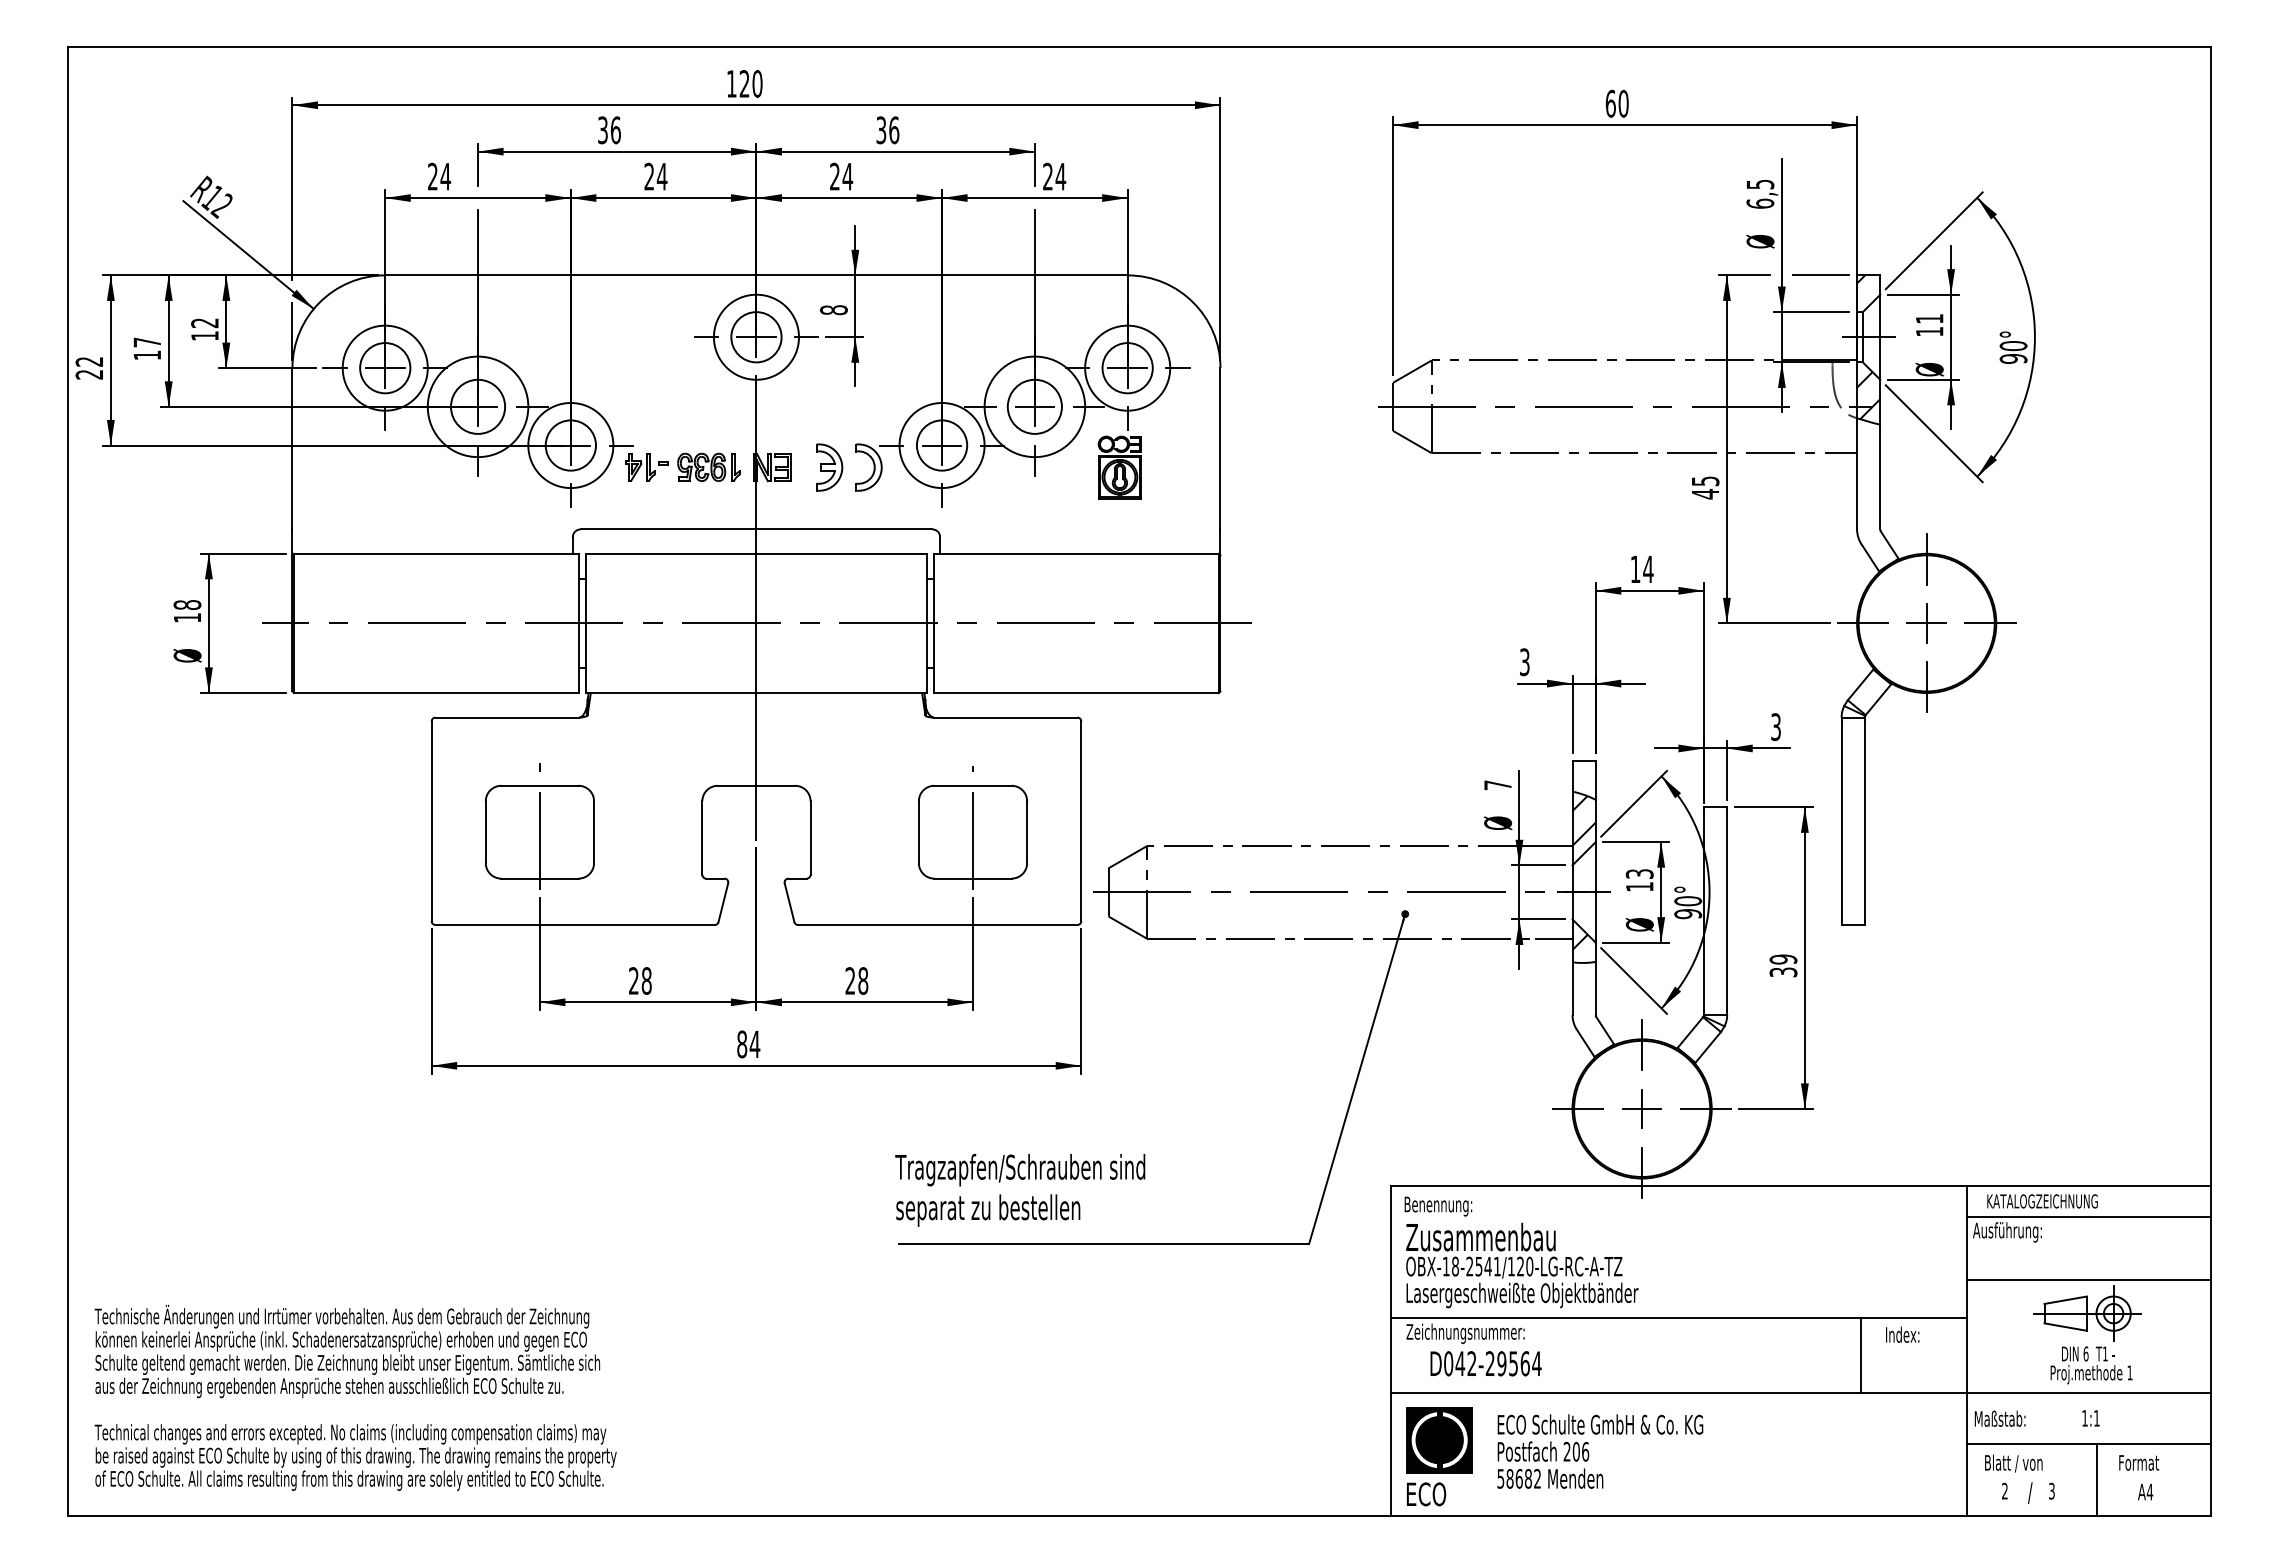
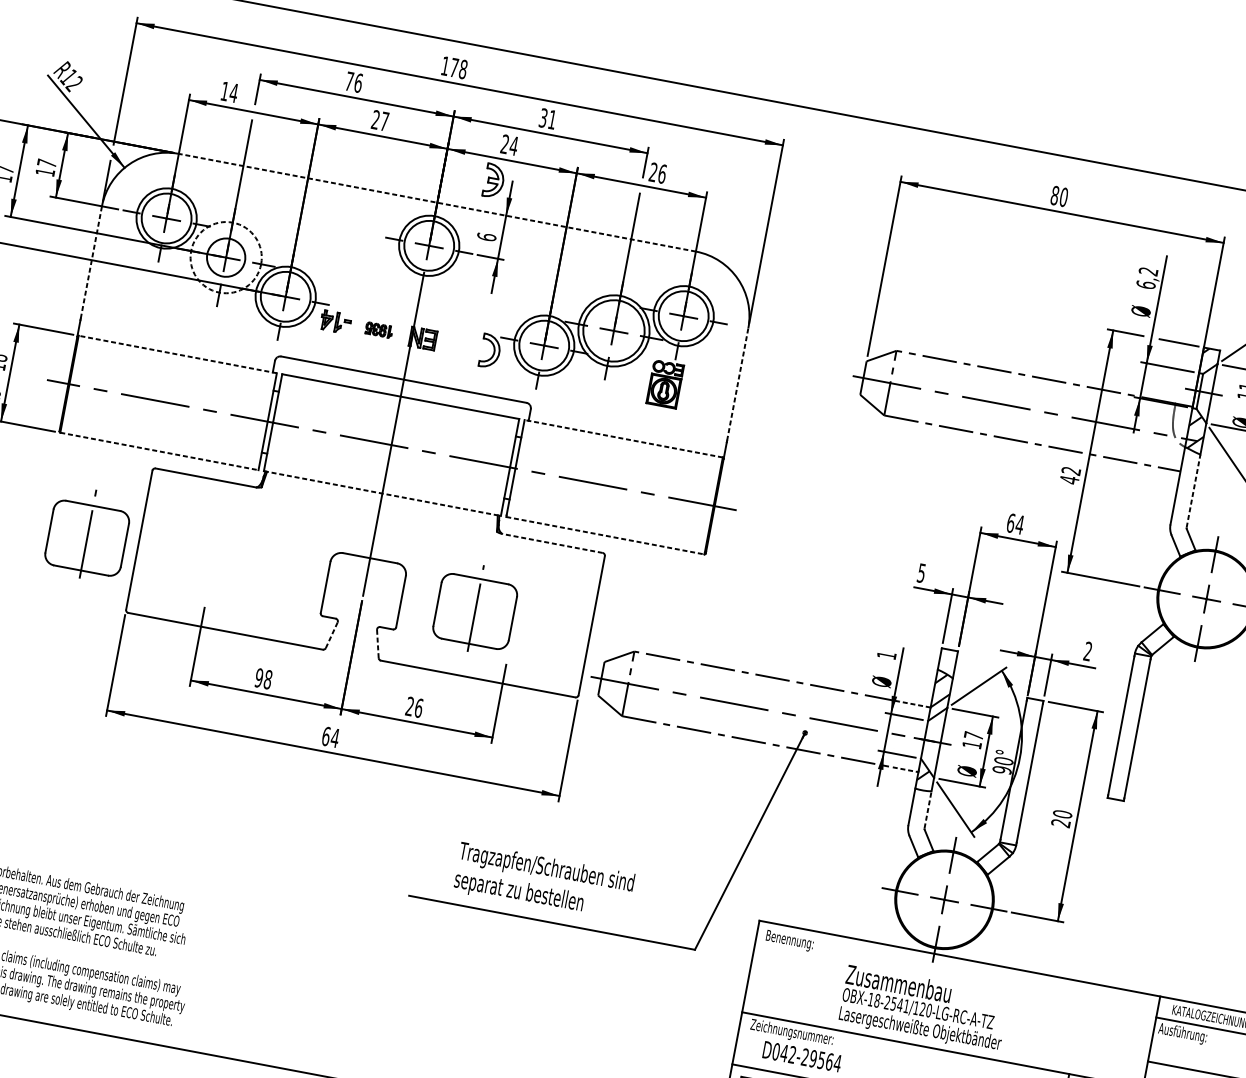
text: (750, 83) -> (458, 68), 120 -> 178
text: (1610, 103) -> (1054, 195), 60 -> 80
text: (602, 130) -> (349, 81), 36 -> 76
text: (894, 130) -> (552, 119), 36 -> 31
text: (432, 176) -> (224, 91), 24 -> 14
text: (661, 176) -> (384, 121), 24 -> 27
text: (1060, 176) -> (662, 173), 24 -> 26
text: (1760, 184) -> (1148, 271), 6,5 -> 6,2
line: (755, 275) -> (436, 202), solid -> dashed
text: (833, 310) -> (486, 237), 8 -> 6
text: (204, 323) -> (46, 163), 12 -> 17
circle: (756, 337) -> (429, 245), size x1.4
circle: (385, 368) -> (166, 218), size x1.4
circle: (1127, 368) -> (683, 316), size x1.4
circle: (477, 406) -> (225, 257), solid -> dashed
circle: (1034, 406) -> (613, 330), size x1.6
circle: (570, 445) -> (285, 296), size x1.4
circle: (941, 445) -> (543, 345), size x1.4
line: (292, 448) -> (91, 262), solid -> dashed
line: (1220, 448) -> (737, 384), solid -> dashed
part: (708, 466) -> (378, 329), size x0.6
part: (829, 467) -> (494, 181), moved
line: (1880, 476) -> (1193, 490), solid -> dashed
text: (1705, 481) -> (1071, 471), 45 -> 42
line: (435, 553) -> (177, 354), solid -> dashed
line: (1076, 553) -> (623, 438), solid -> dashed
text: (1635, 569) -> (1010, 523), 14 -> 64
text: (1524, 661) -> (921, 572), 3 -> 5
line: (436, 693) -> (159, 451), solid -> dashed
line: (756, 693) -> (382, 493), solid -> dashed
line: (1077, 693) -> (605, 536), solid -> dashed
line: (1005, 717) -> (552, 543), solid -> dashed
text: (1775, 727) -> (1087, 651), 3 -> 2
text: (1497, 785) -> (886, 655), 7 -> 1
part: (539, 826) -> (87, 534), moved
part: (972, 827) -> (475, 608), moved
line: (1549, 846) -> (914, 704), solid -> dashed
text: (1639, 873) -> (973, 735), 13 -> 17
line: (723, 902) -> (331, 635), solid -> dashed
line: (789, 902) -> (377, 643), solid -> dashed
line: (1554, 938) -> (905, 769), solid -> dashed
text: (1783, 965) -> (1061, 818), 39 -> 20
text: (633, 980) -> (258, 677), 28 -> 98
text: (863, 980) -> (419, 707), 28 -> 26
line: (1595, 988) -> (927, 809), solid -> dashed
text: (742, 1044) -> (326, 736), 84 -> 64
text: (1020, 1190) -> (544, 882), moved
text: (1522, 1265) -> (924, 1008), moved

